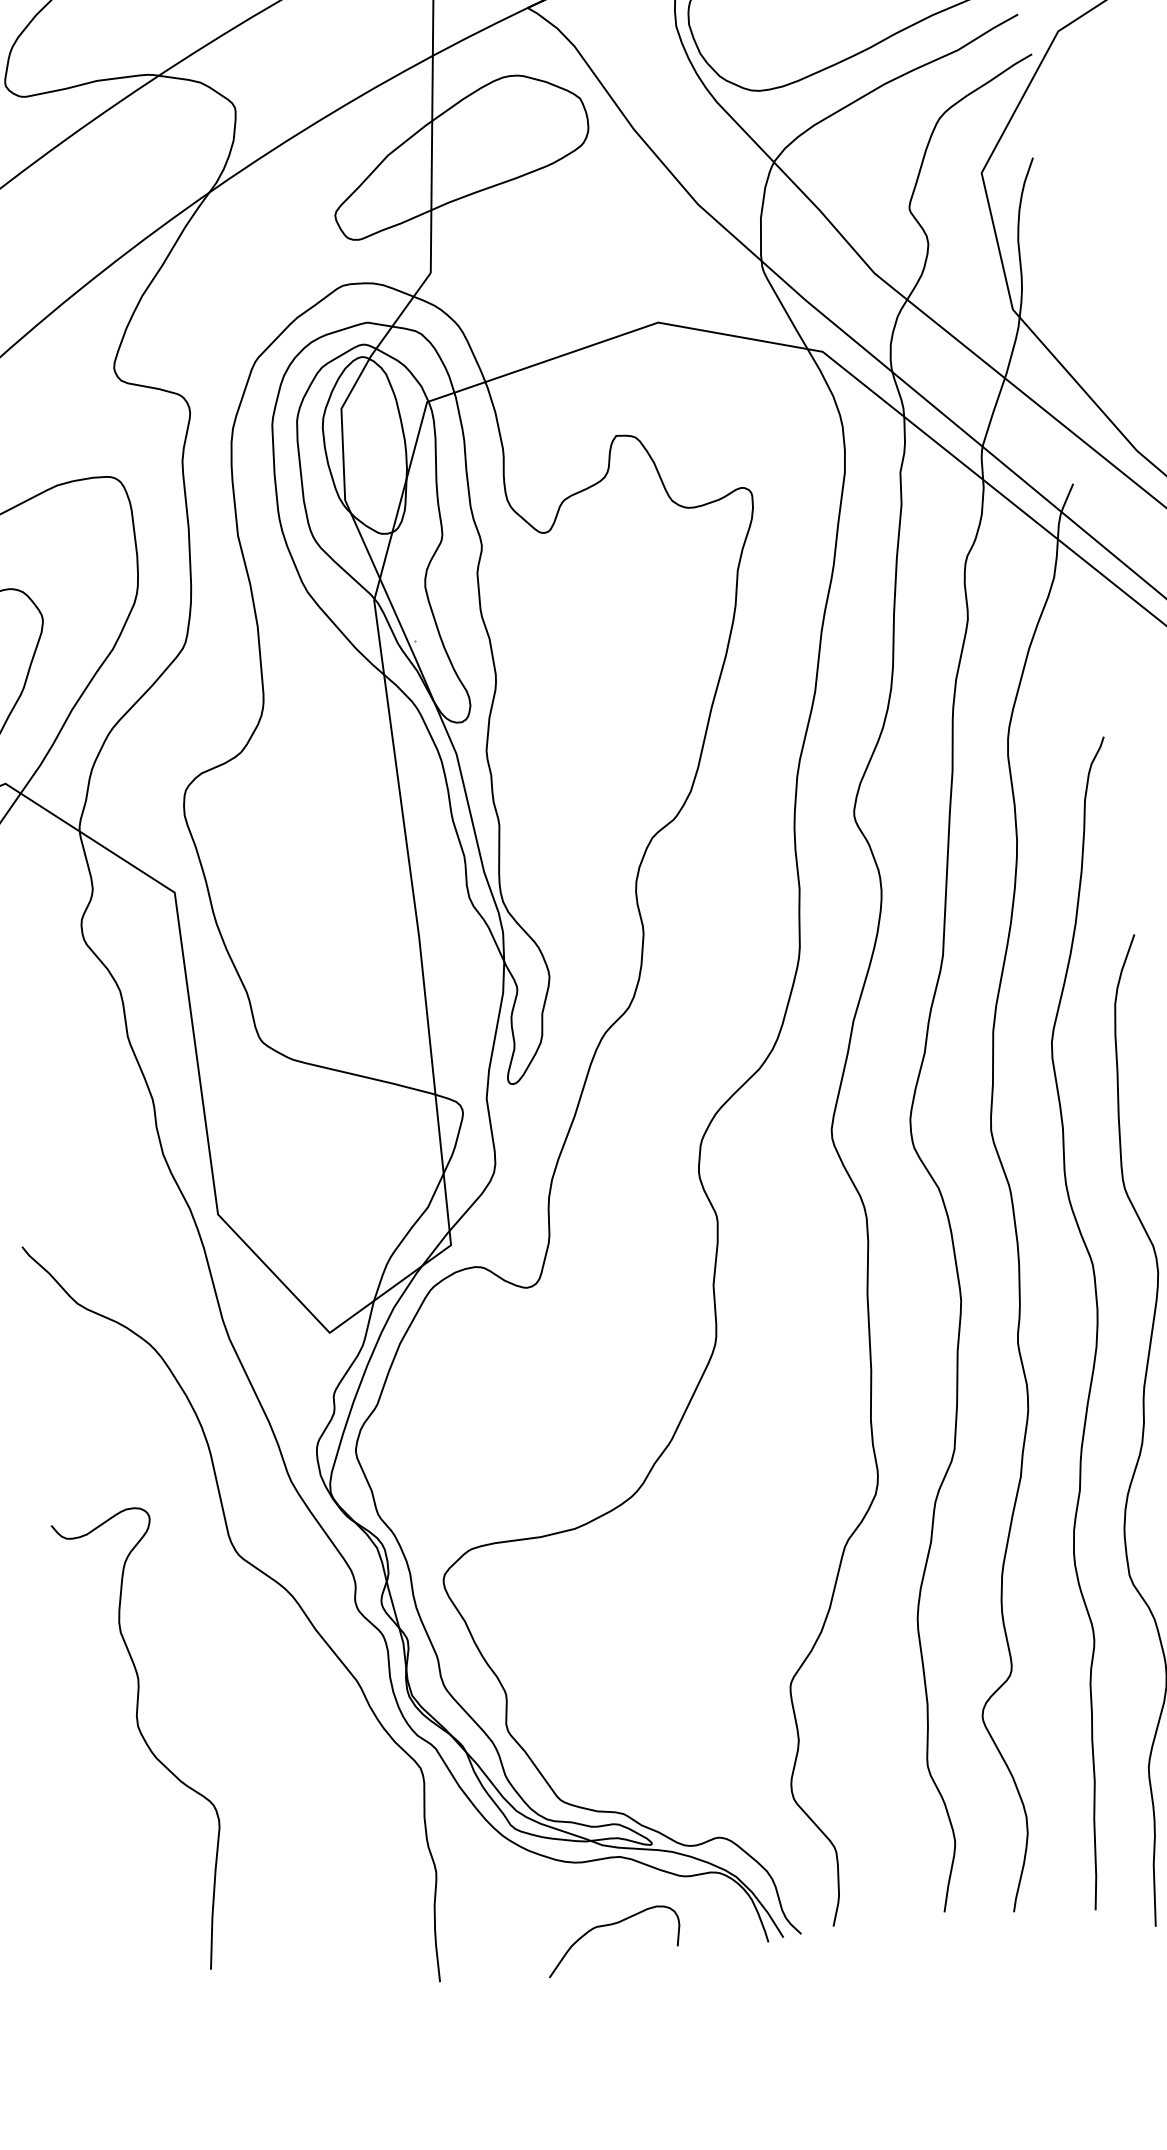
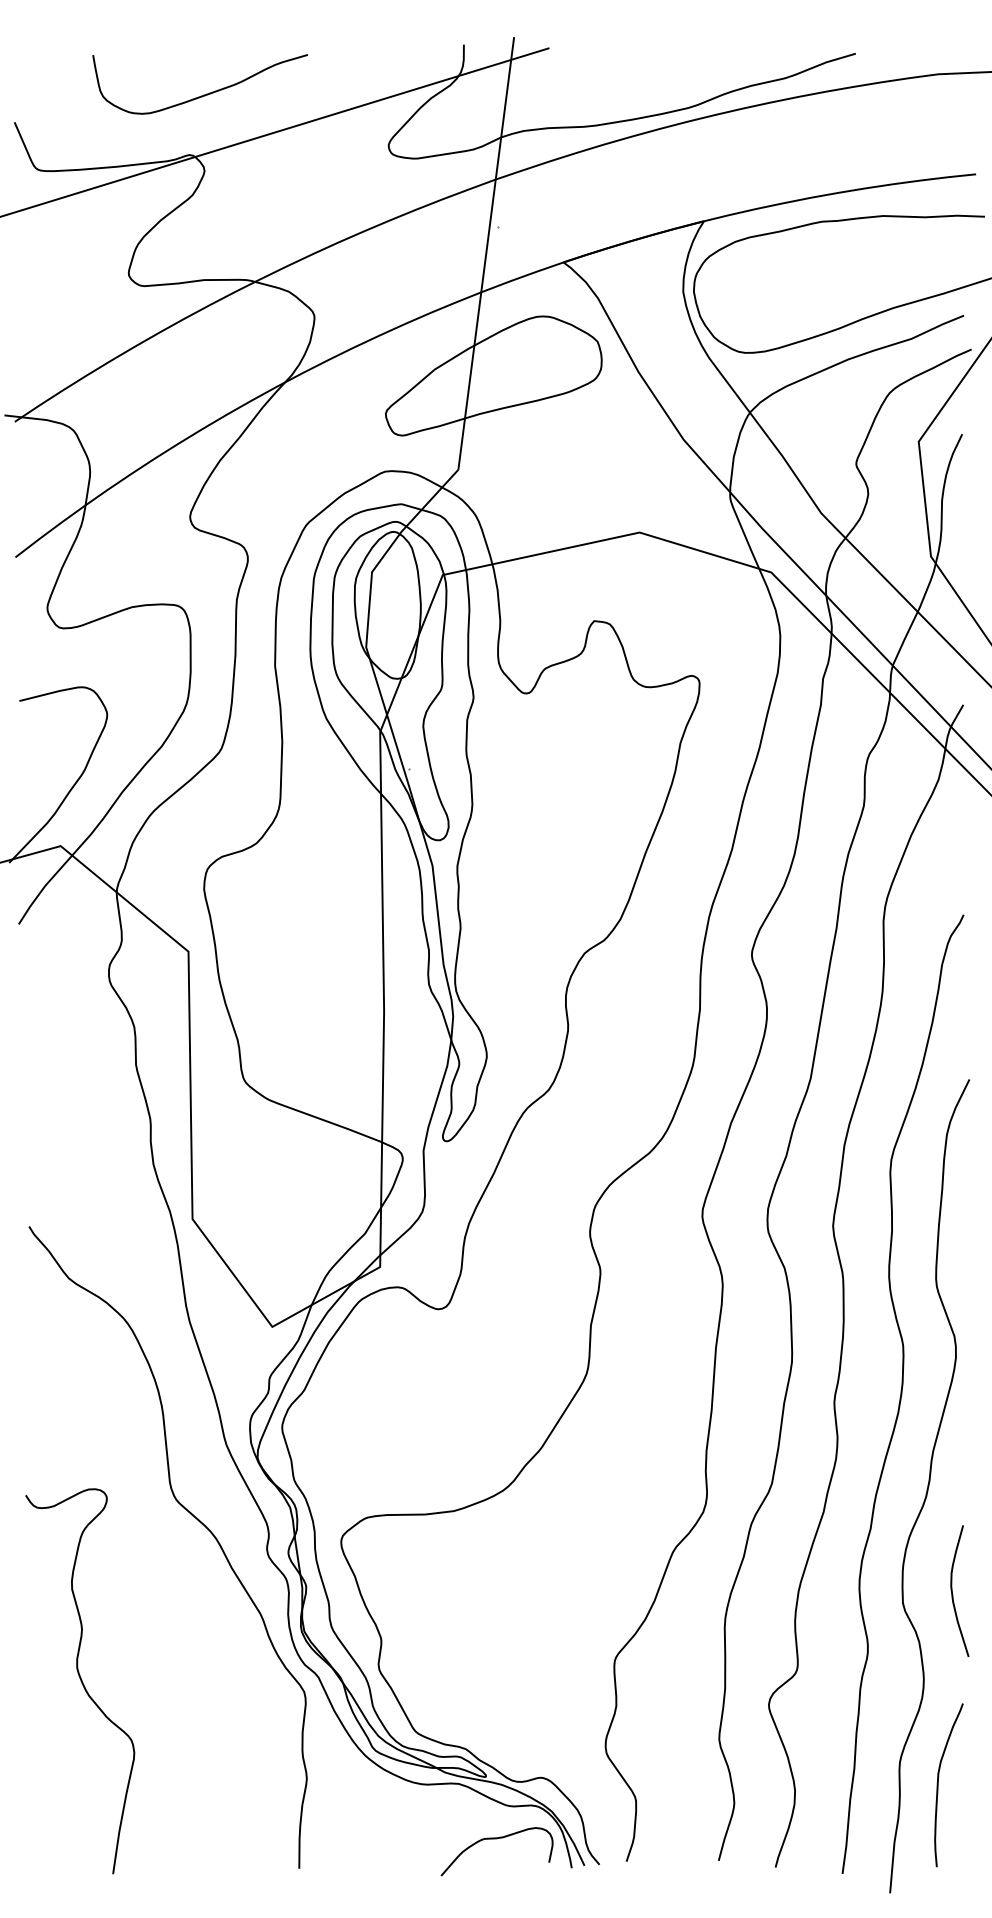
curve: (143, 1742) -> (80, 1681), moved
curve: (610, 1926) -> (496, 1839), moved

